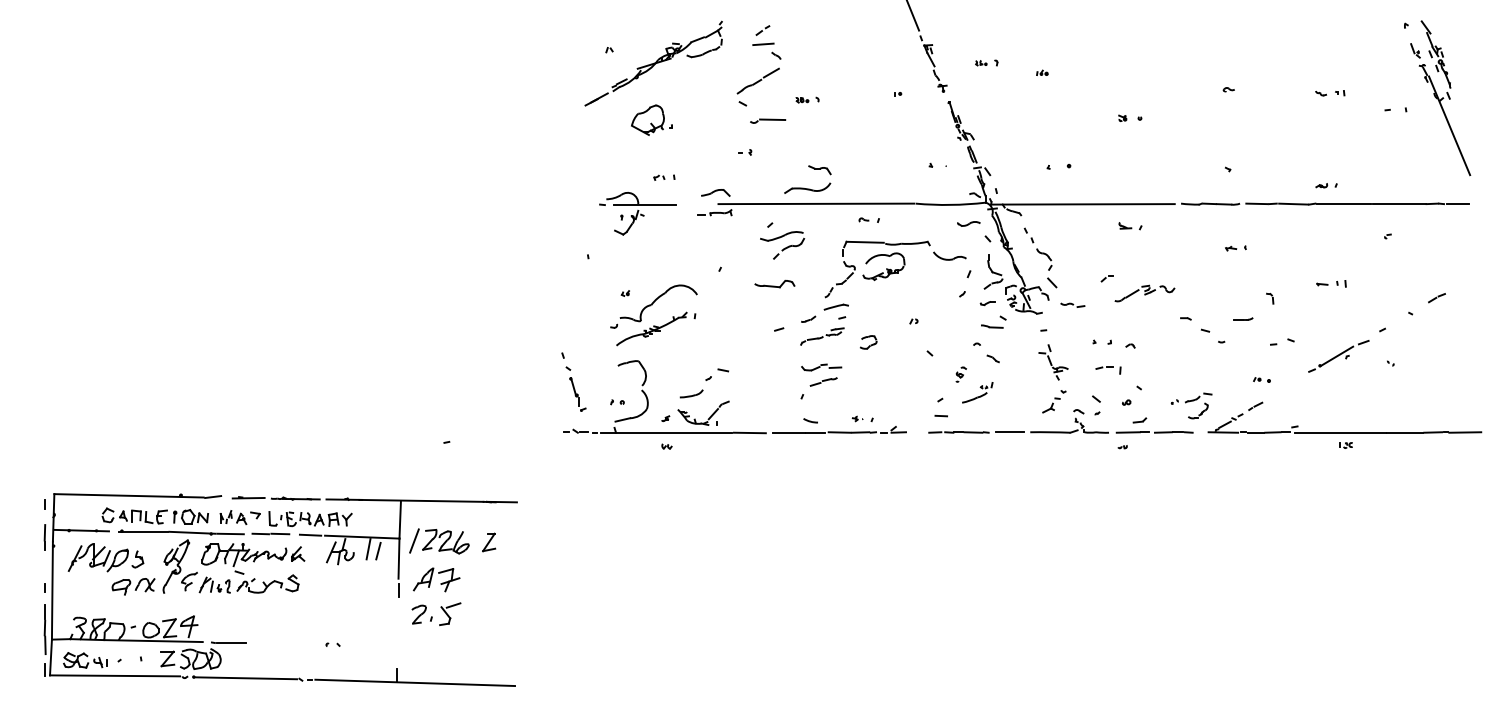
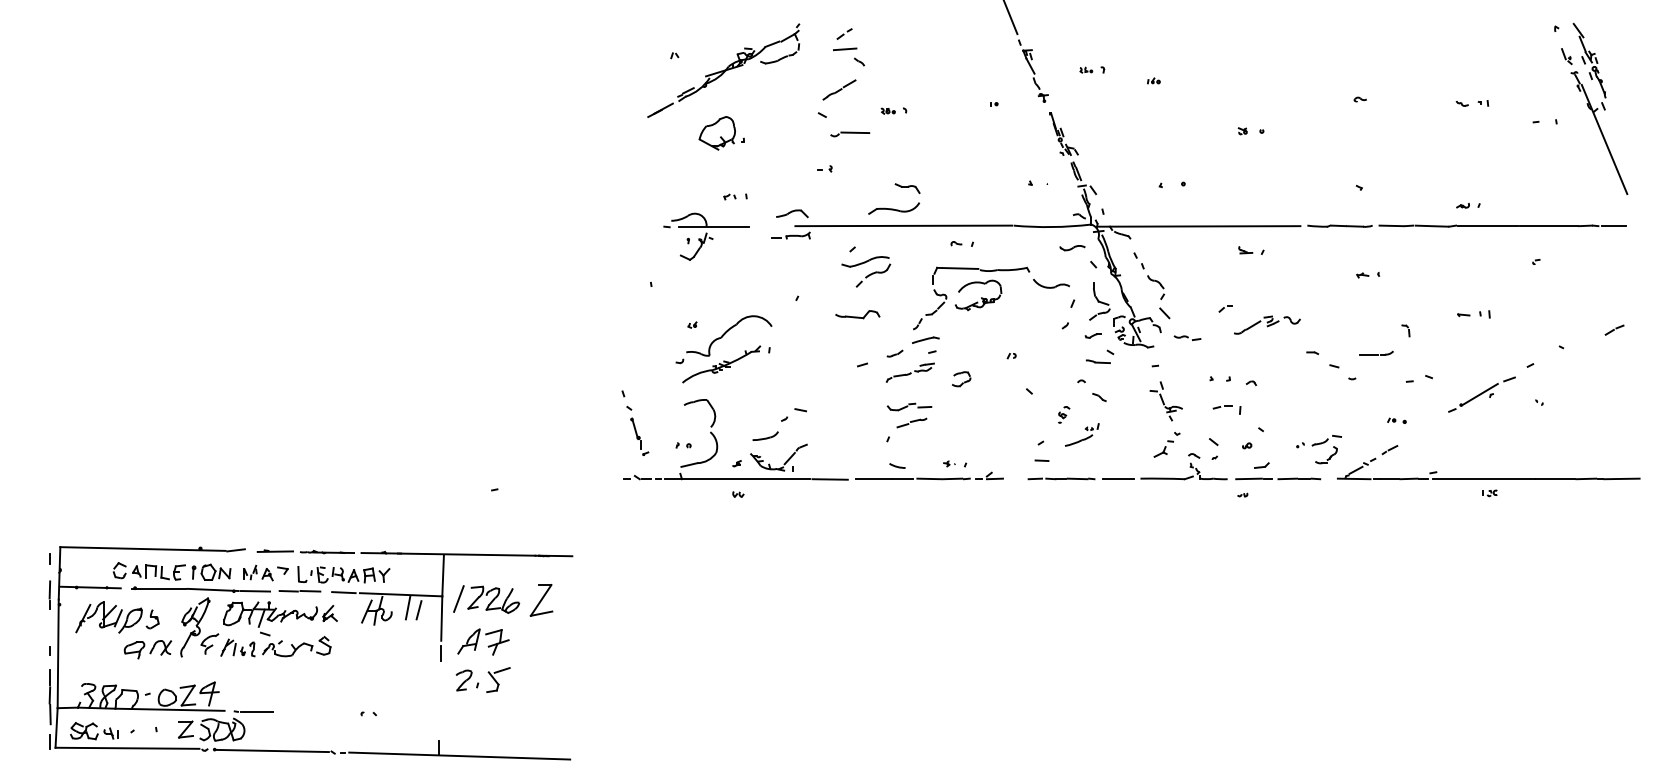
part: (758, 80) -> (839, 89), size x0.7
part: (1436, 297) -> (1614, 329), moved
part: (1243, 318) -> (1376, 352), size x1.6
part: (489, 542) -> (541, 600), size x1.6

